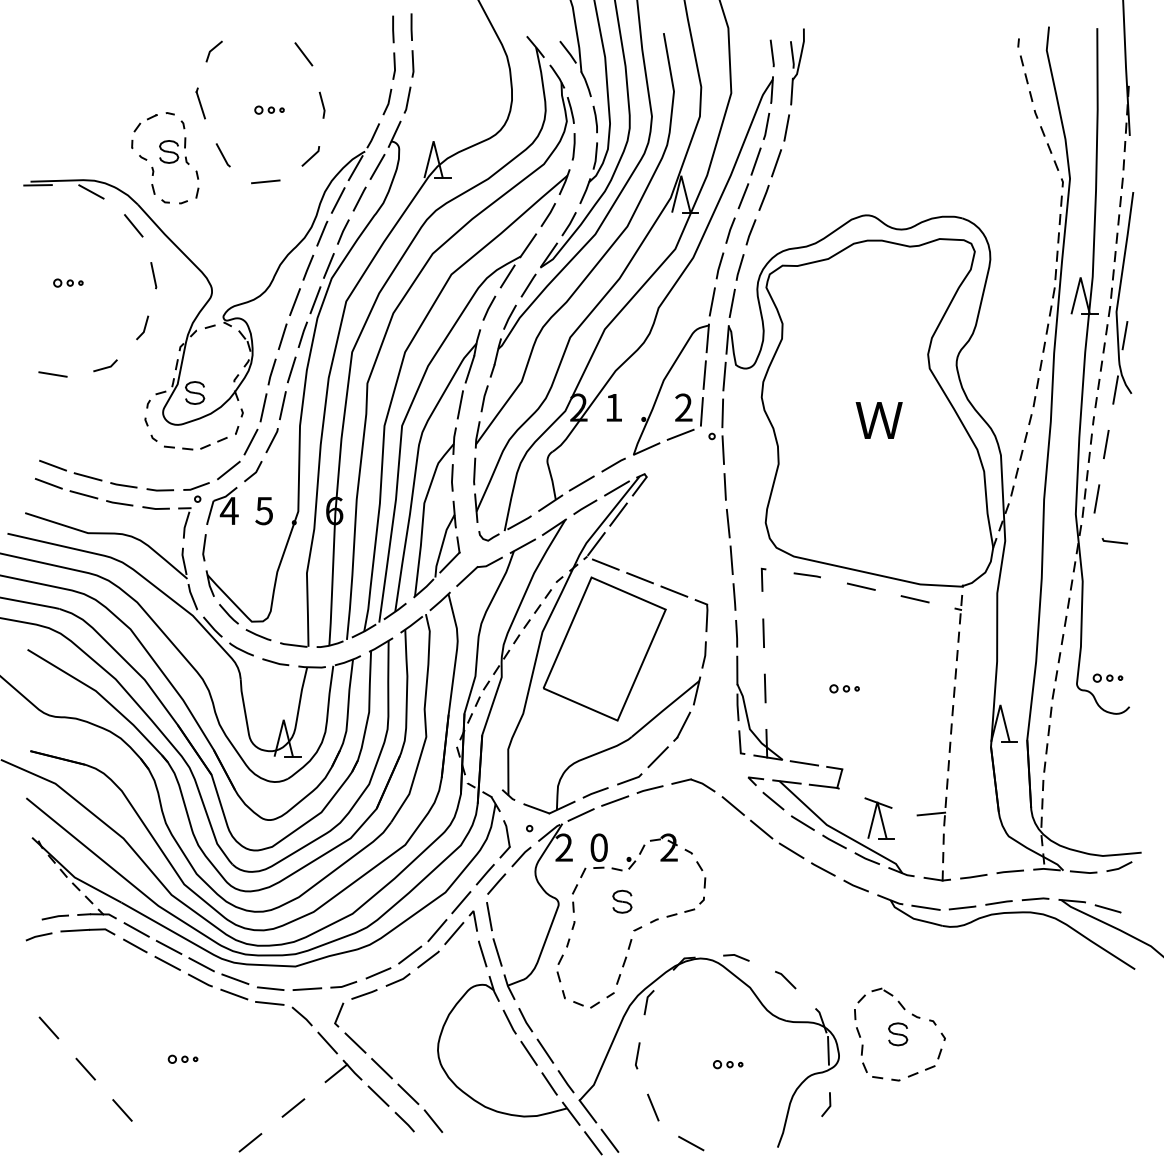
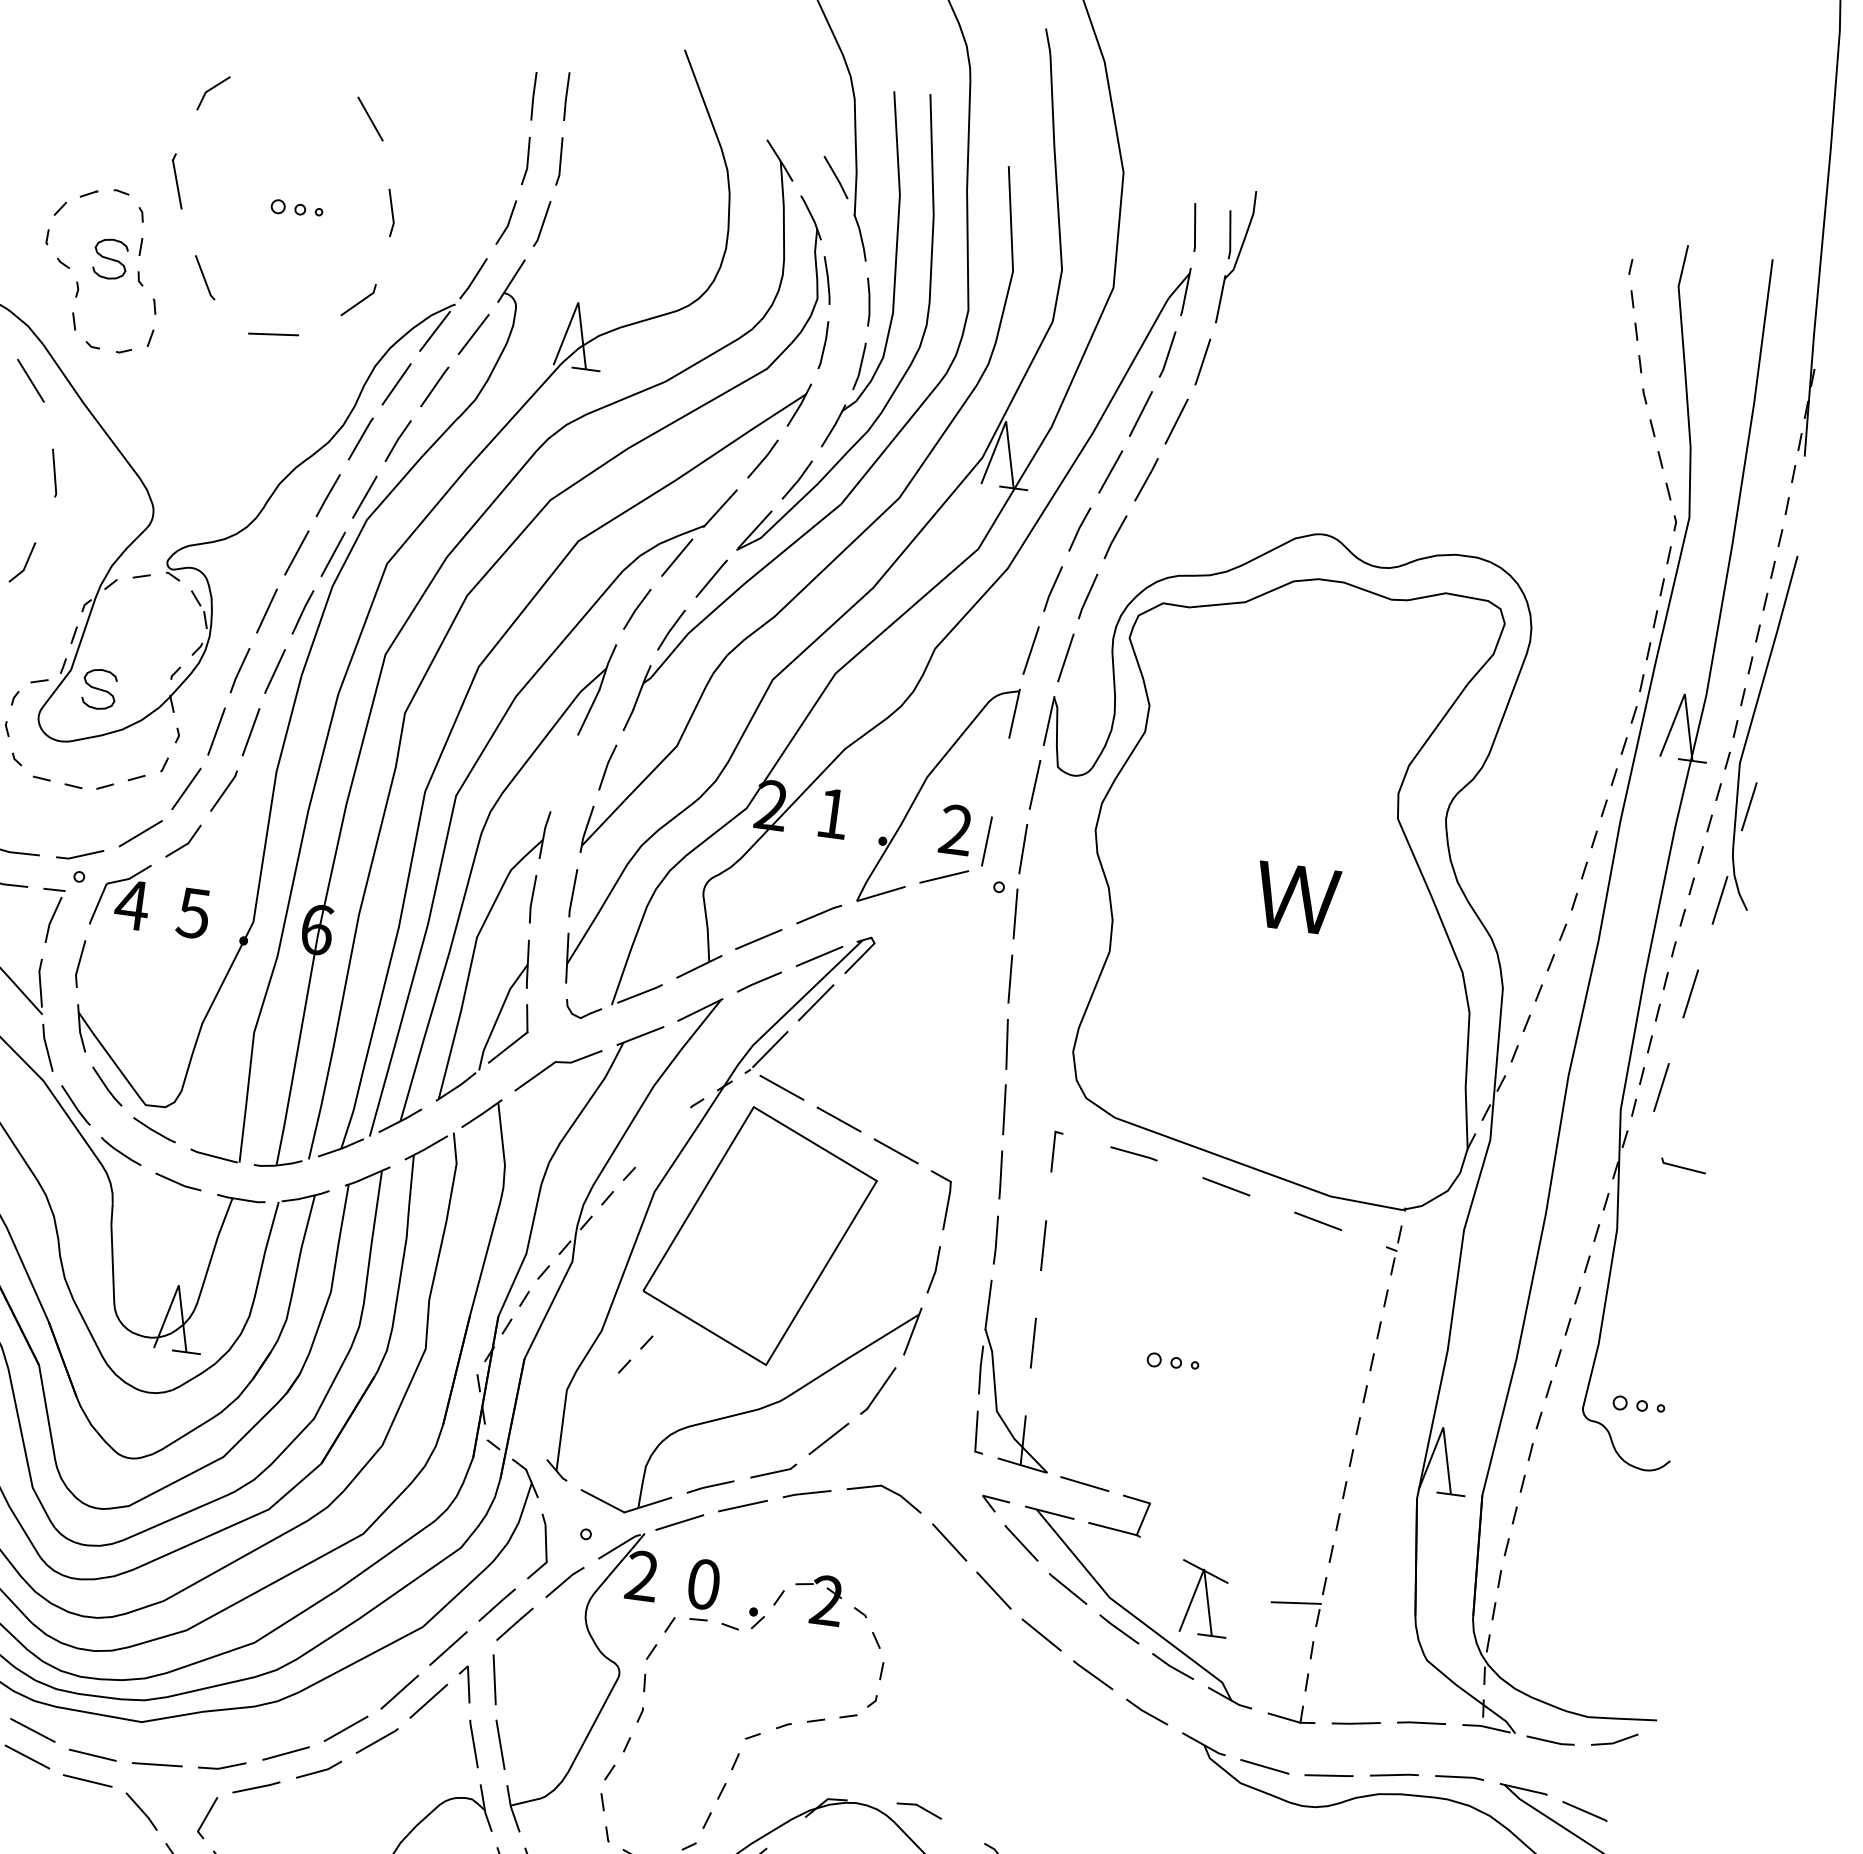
line: (704, 374) -> (1000, 776), removed
line: (459, 404) -> (562, 771), removed
part: (542, 601) -> (634, 1354), moved
part: (622, 901) -> (732, 1684), removed

